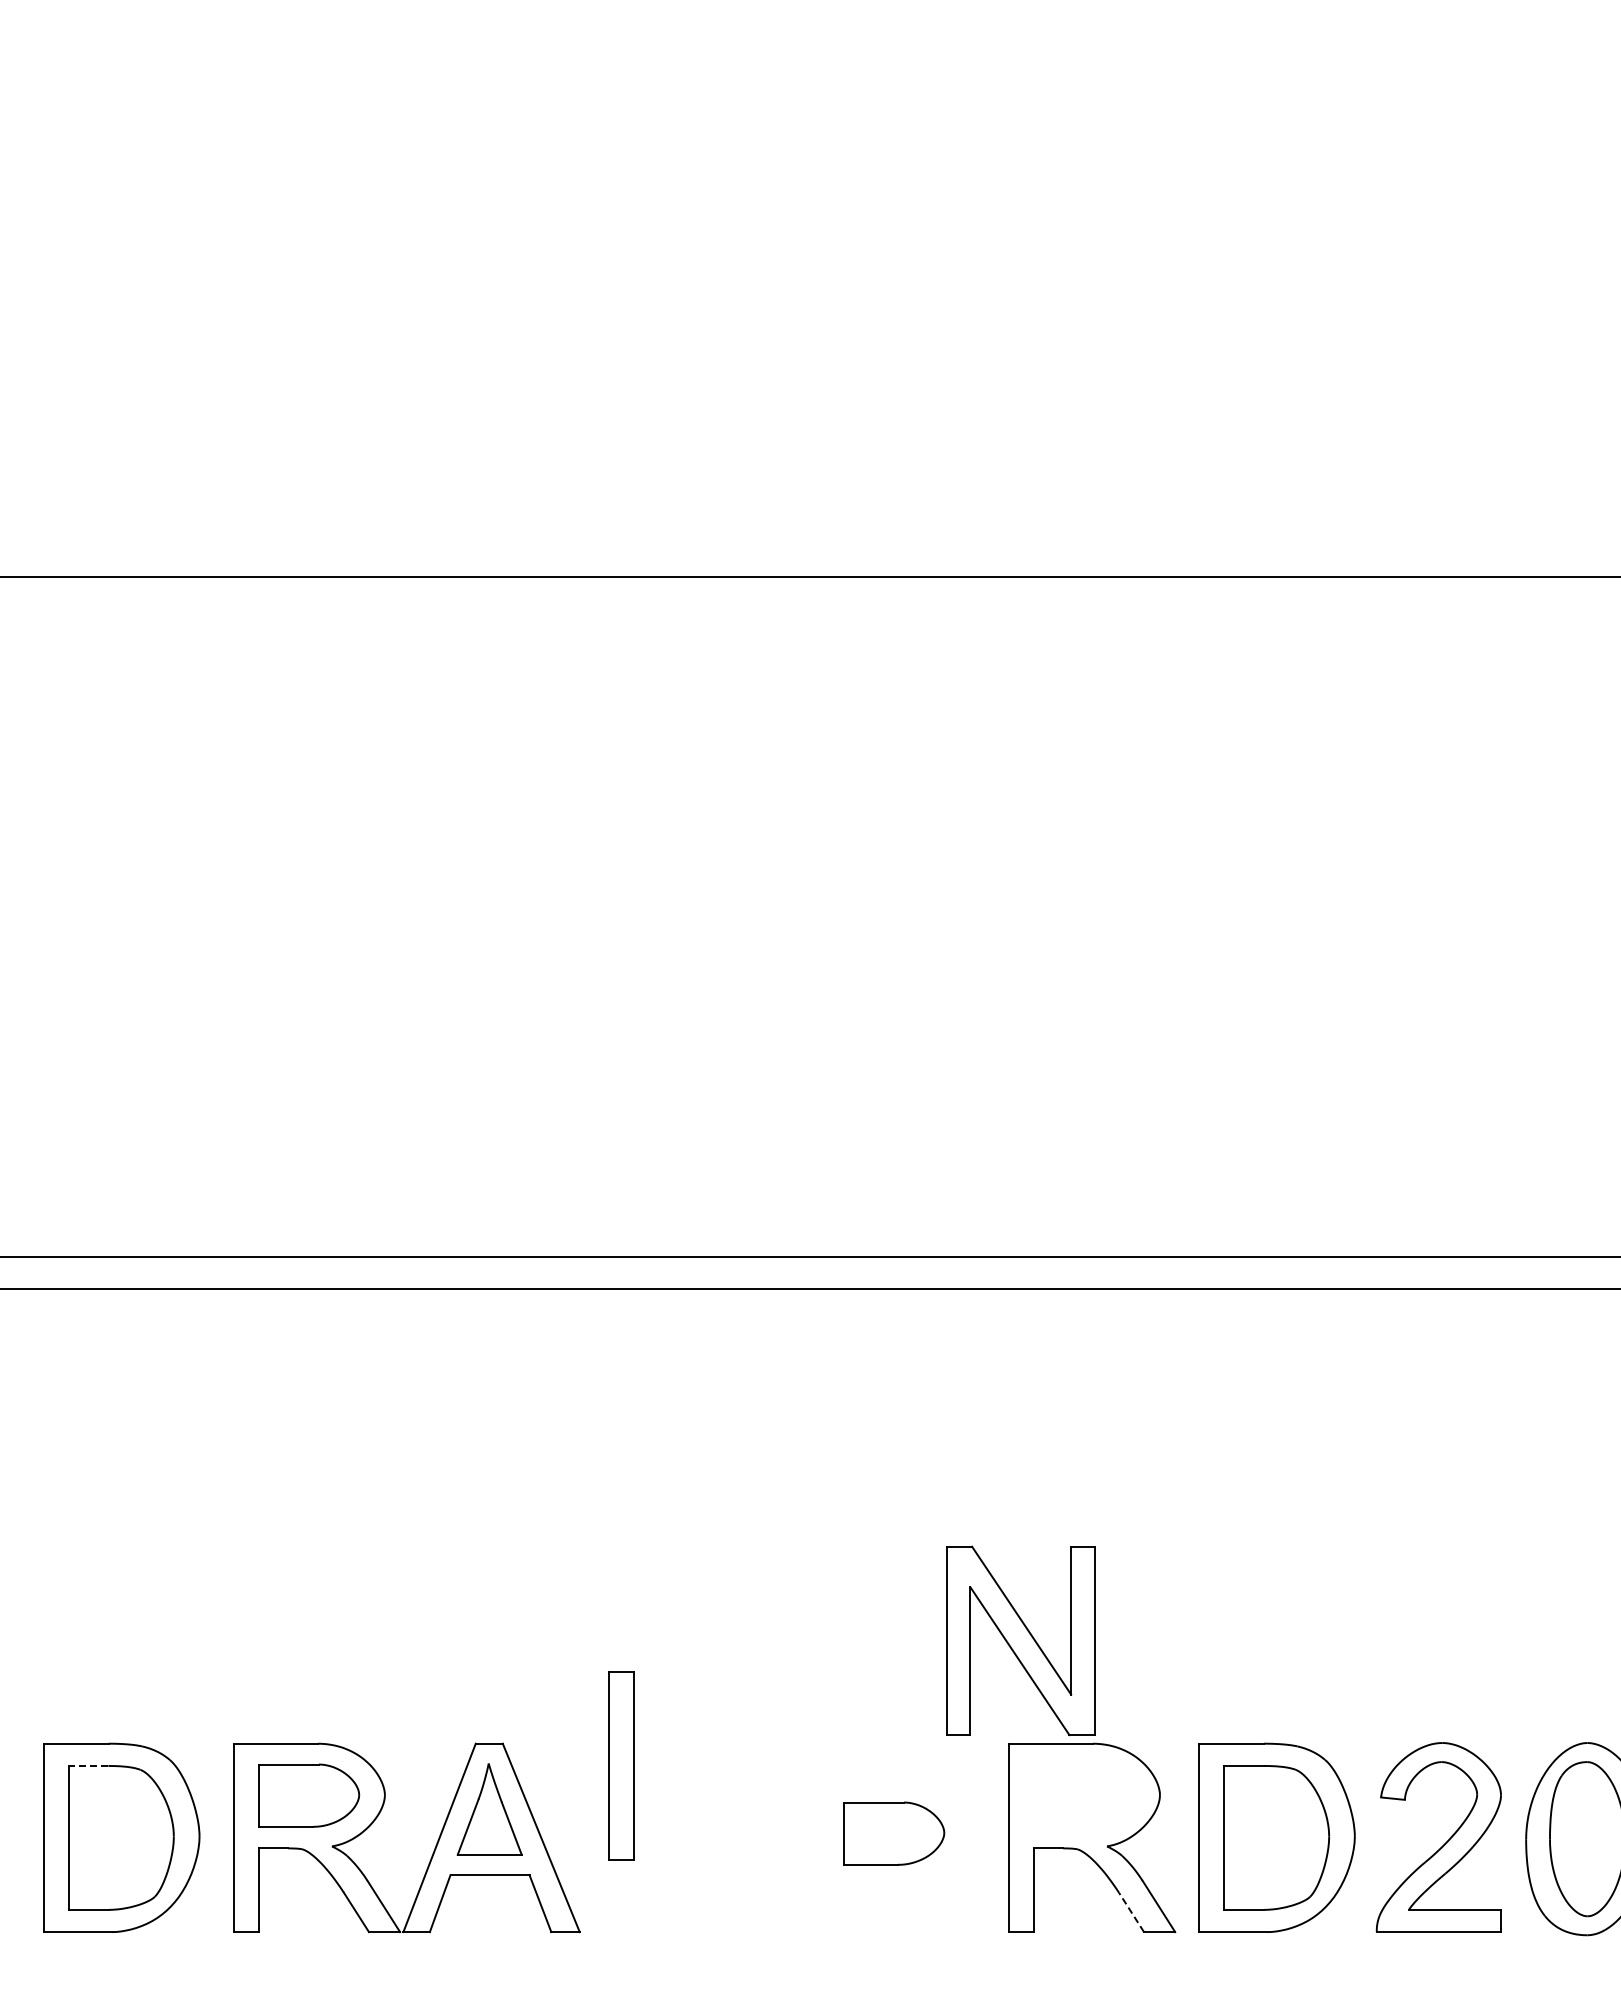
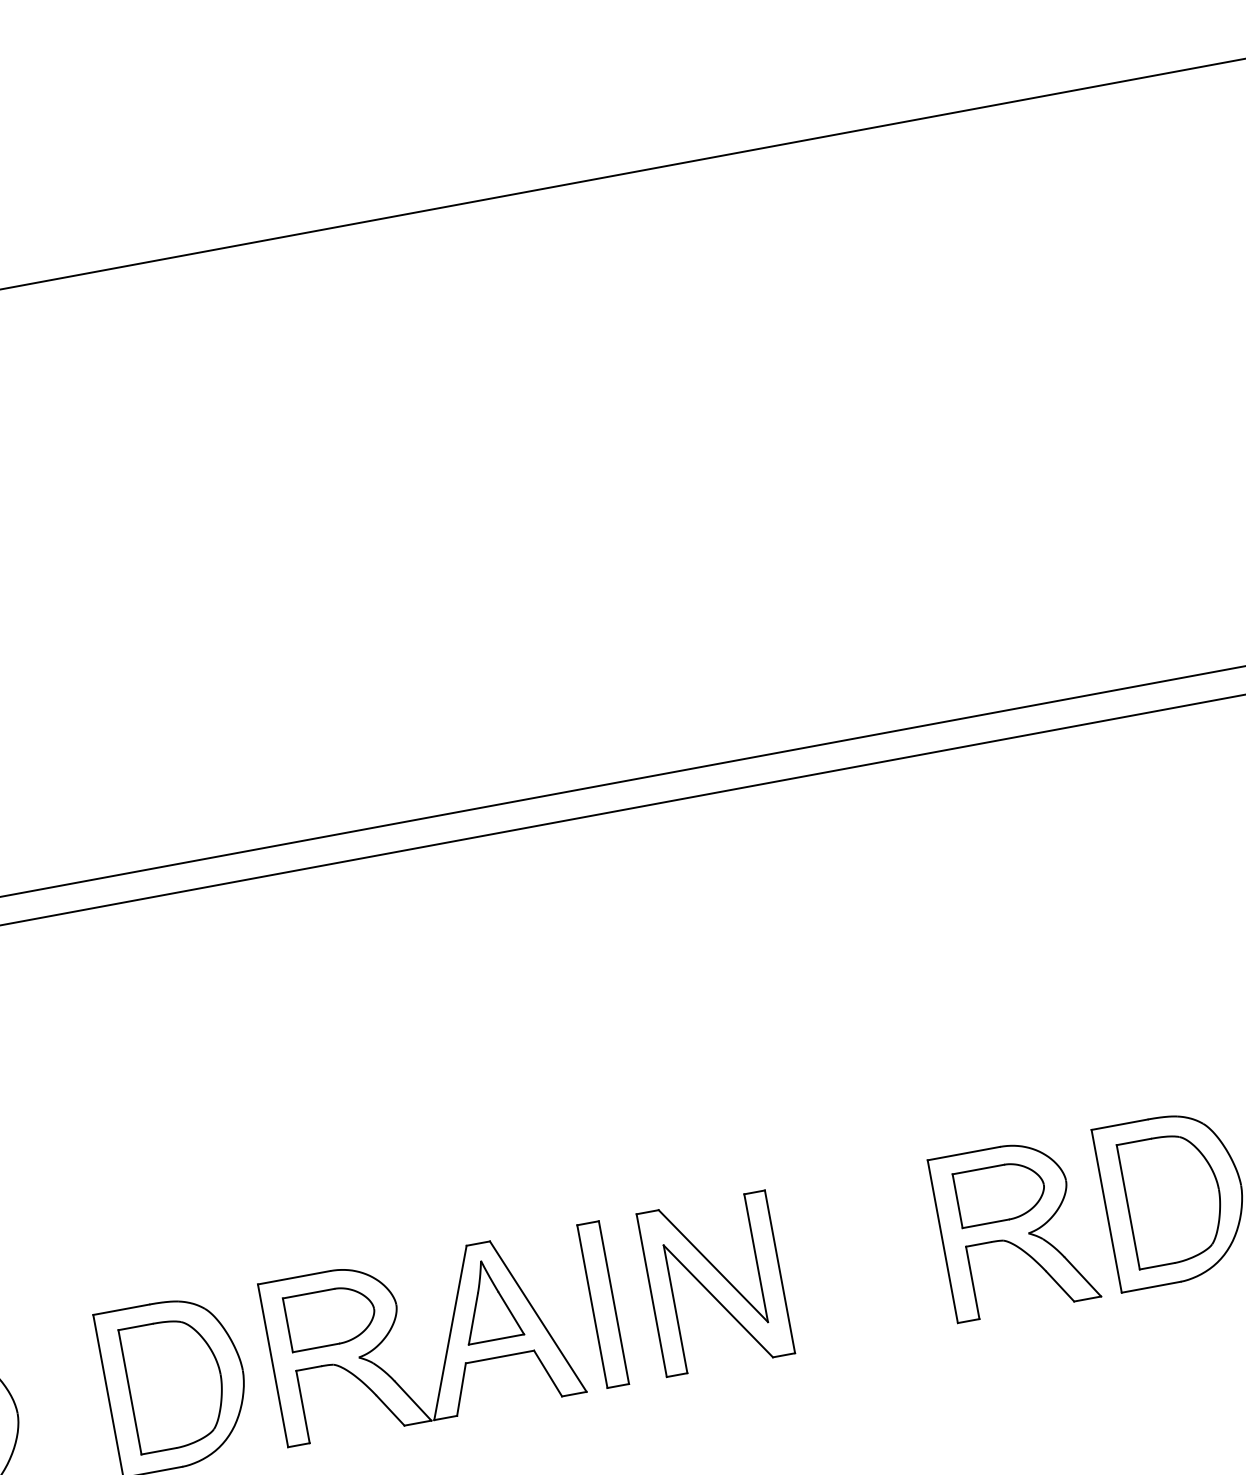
part: (1020, 1640) -> (715, 1283), moved
line: (88, 1765) -> (135, 1326), dashed -> solid
part: (621, 1765) -> (603, 1304), moved
part: (894, 1833) -> (1000, 1193), moved
line: (1131, 1912) -> (1060, 1286), dashed -> solid

